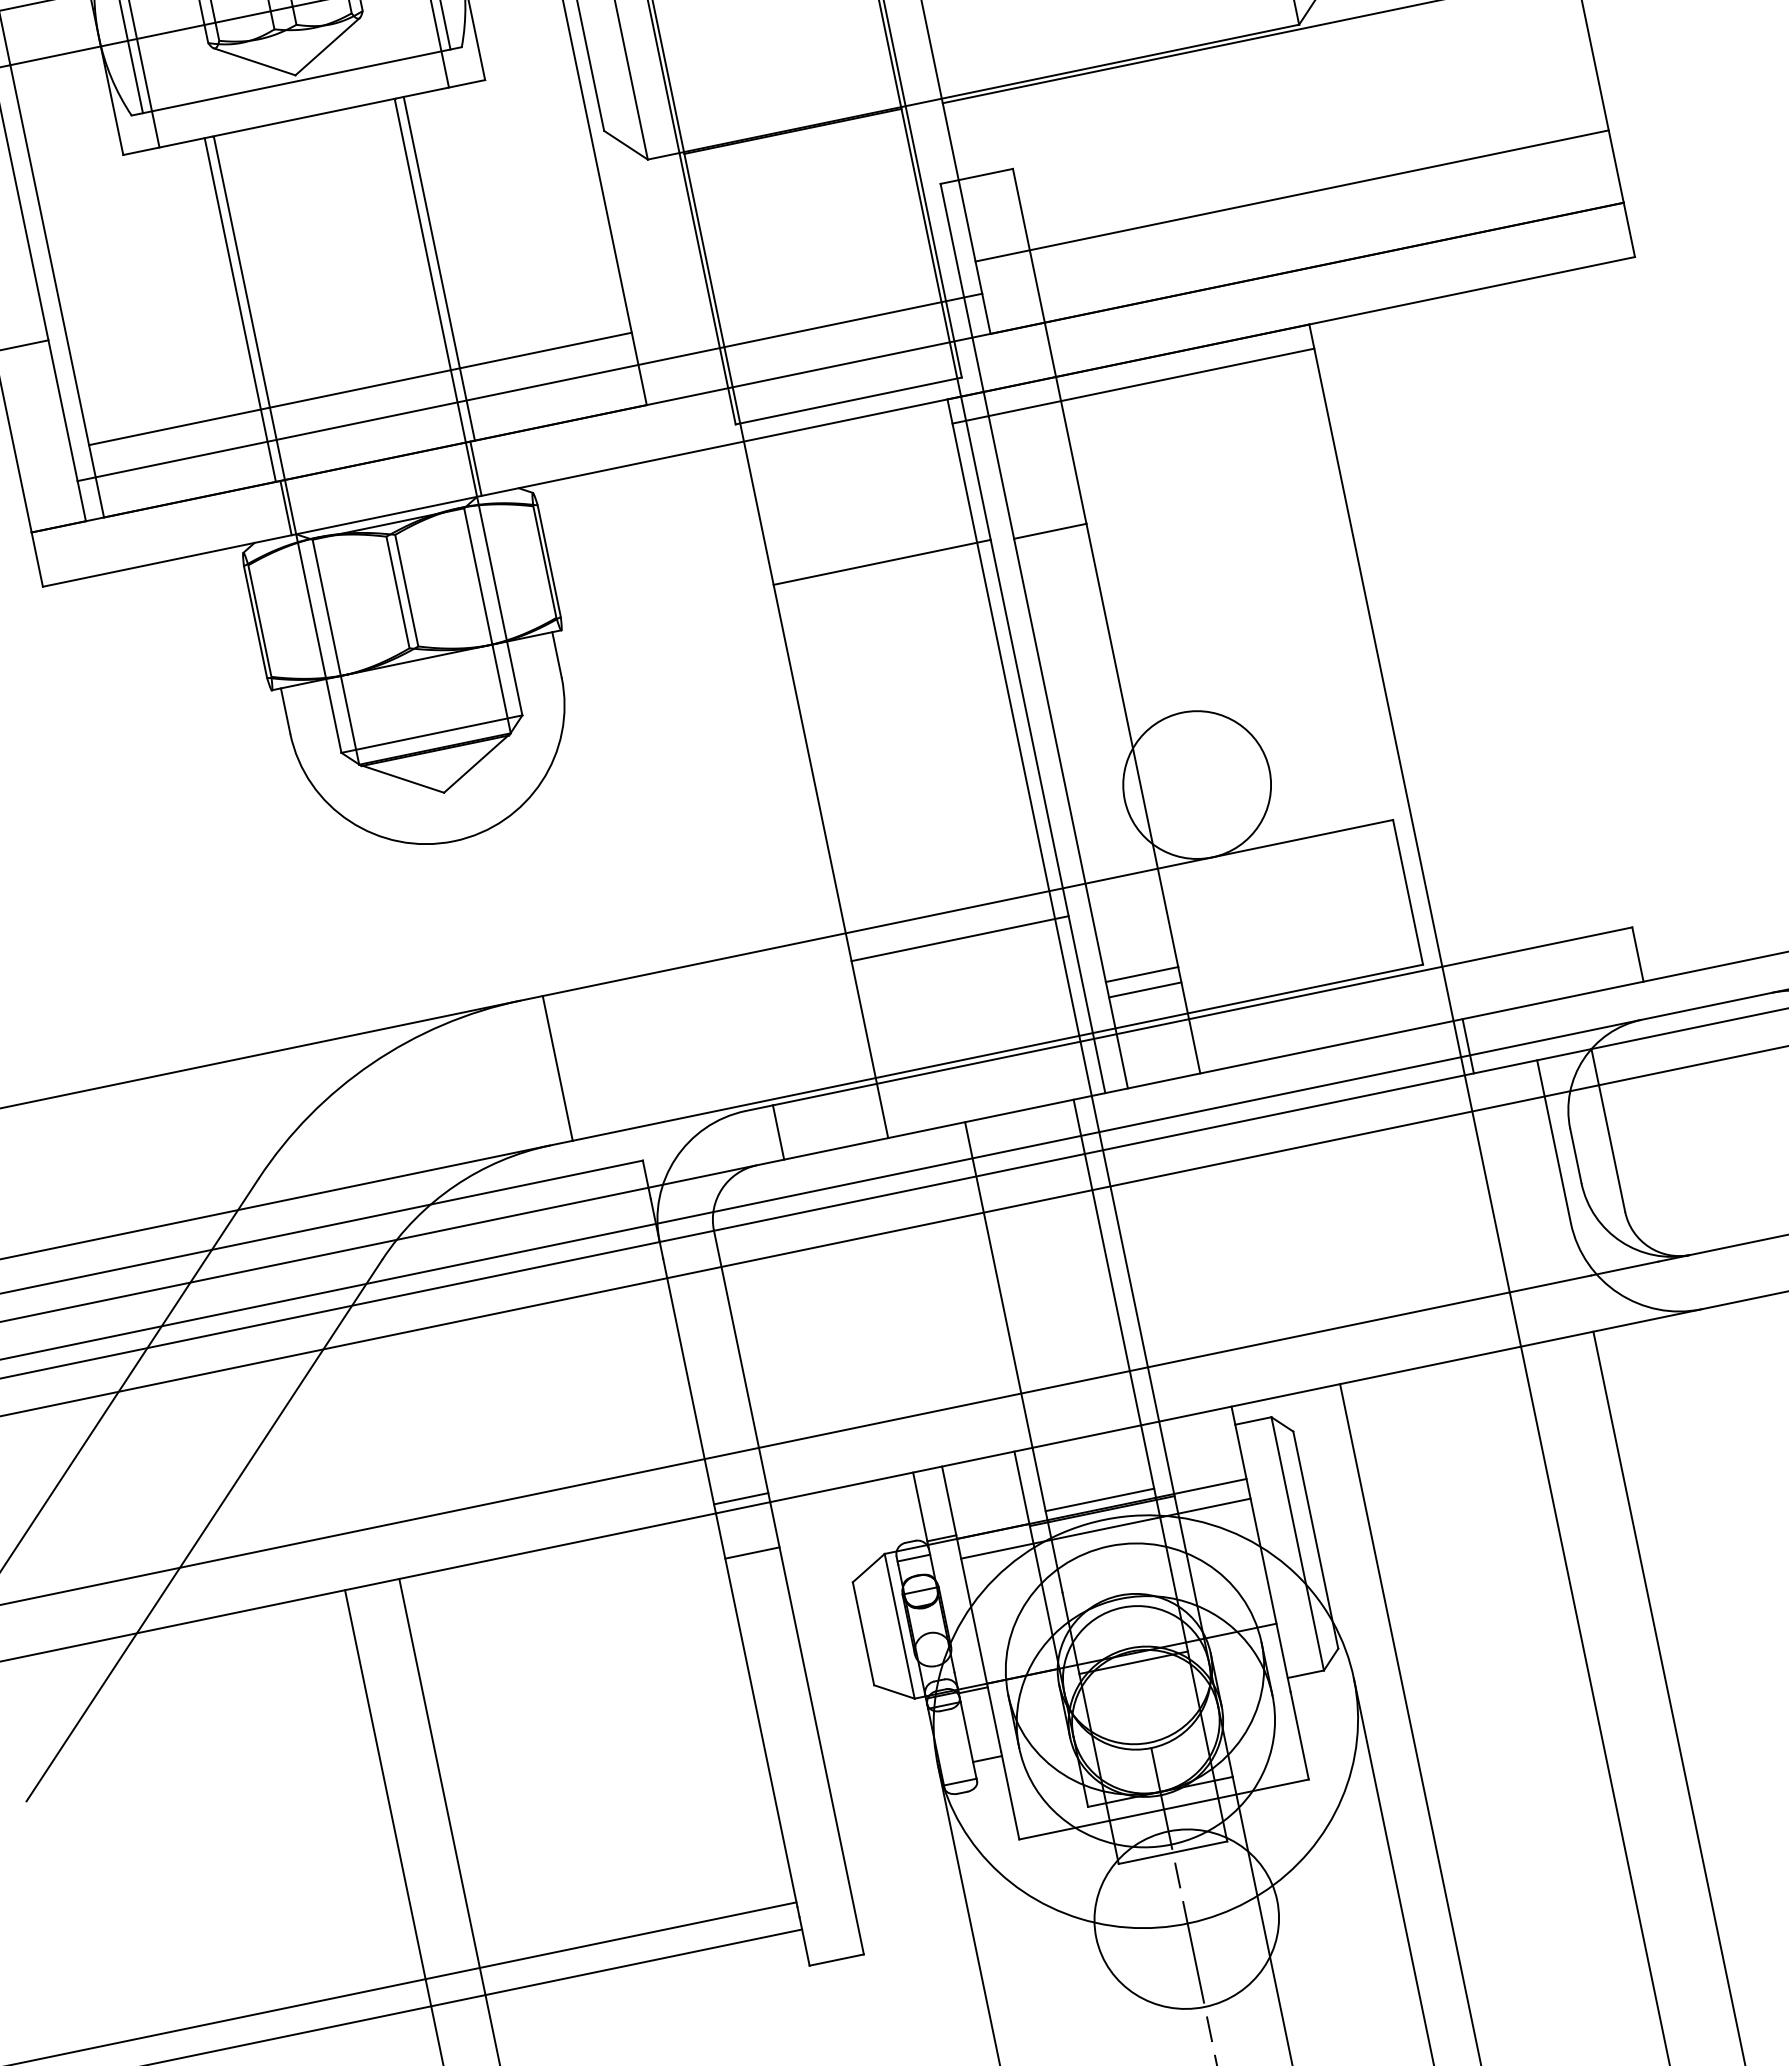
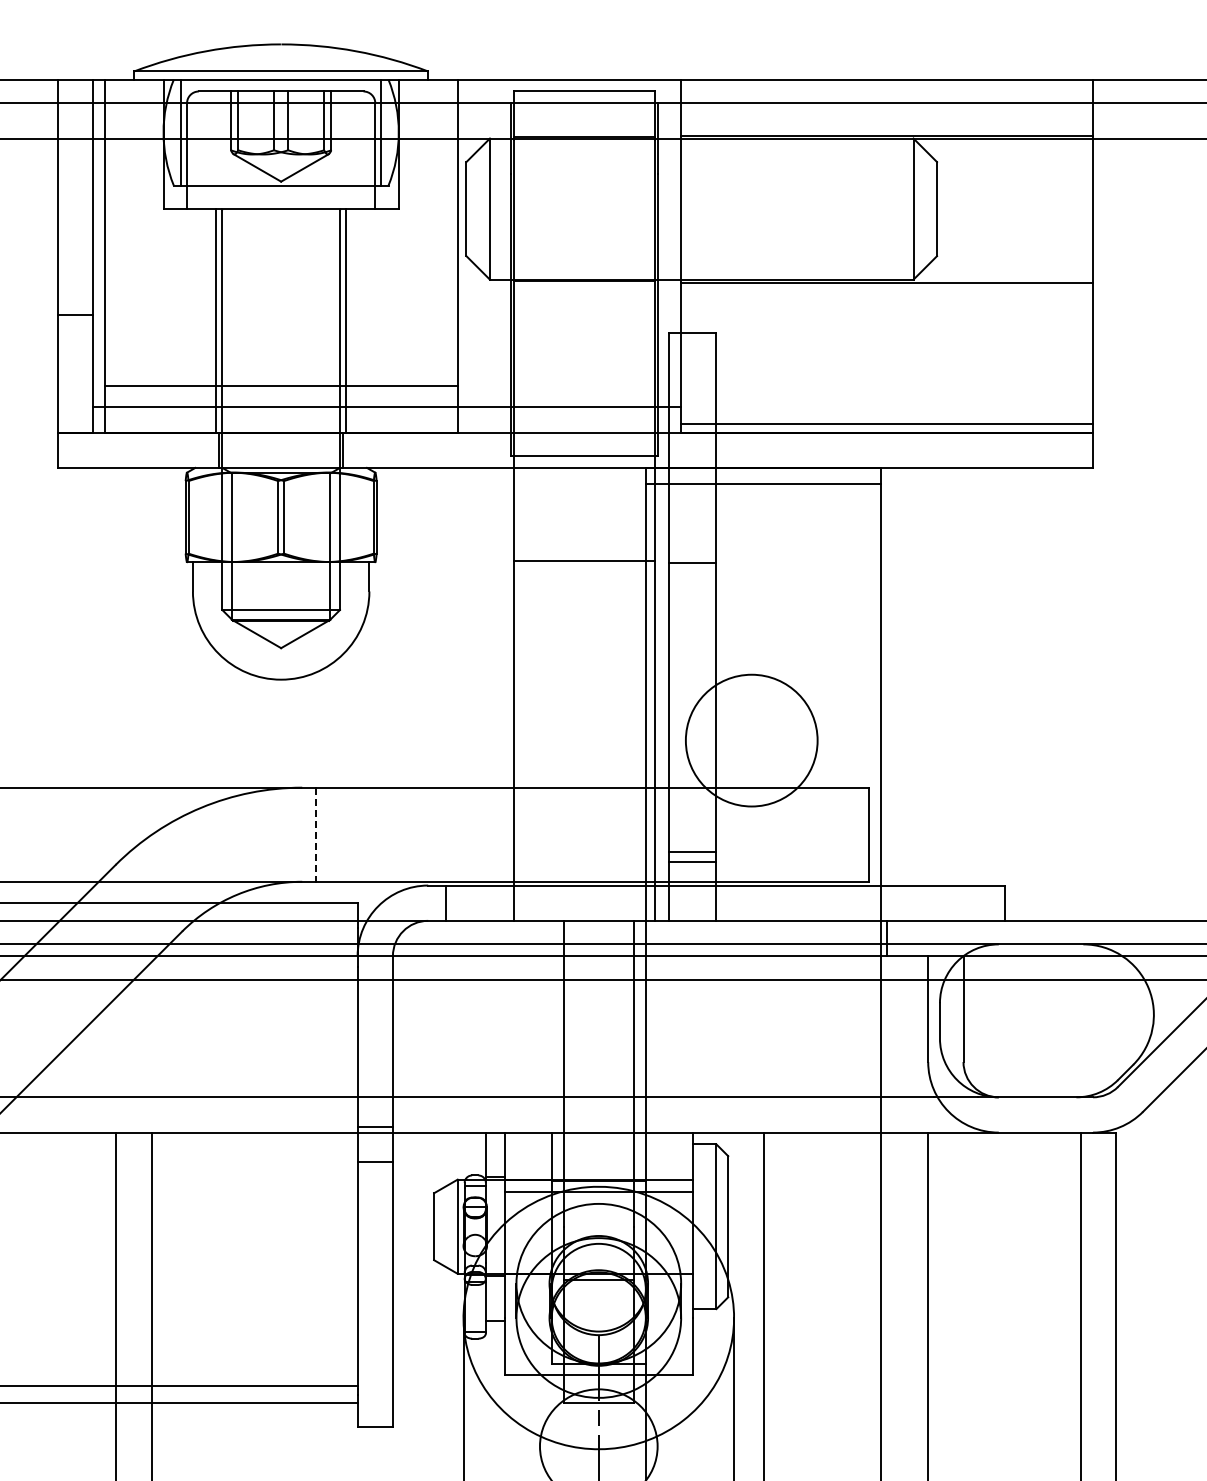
line: (1291, 196) -> (886, 423), moved
circle: (1196, 784) -> (751, 740), size x1.4
line: (959, 938) -> (583, 805), removed
line: (558, 1069) -> (316, 835), solid -> dashed
line: (1099, 1499) -> (598, 1173), removed

